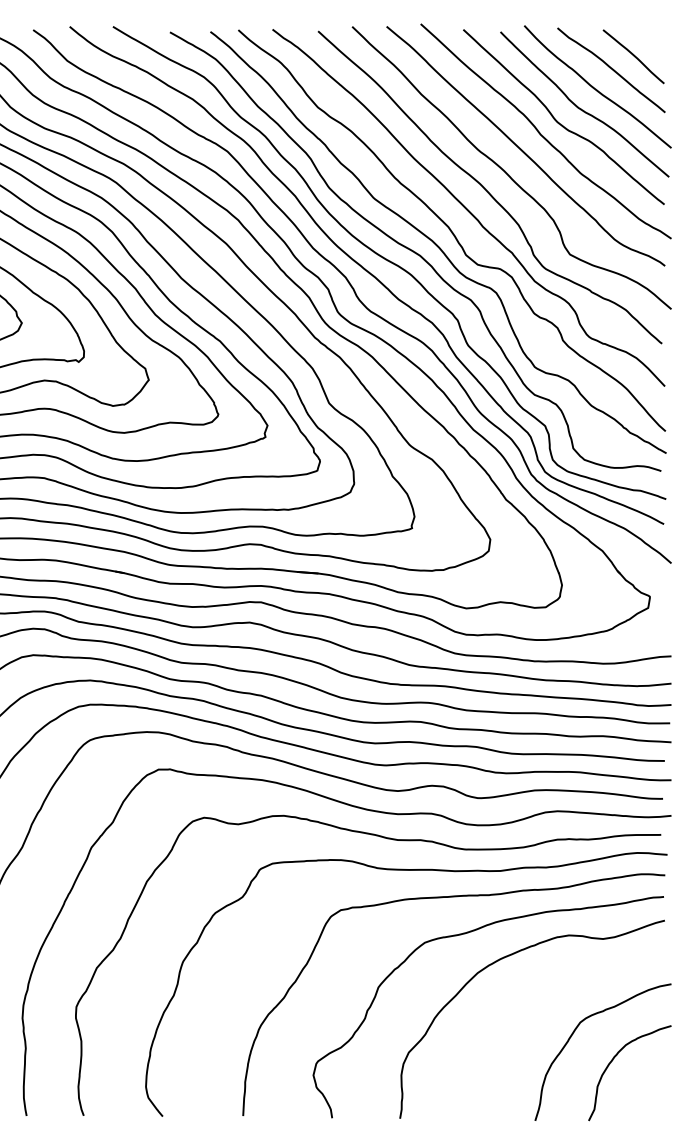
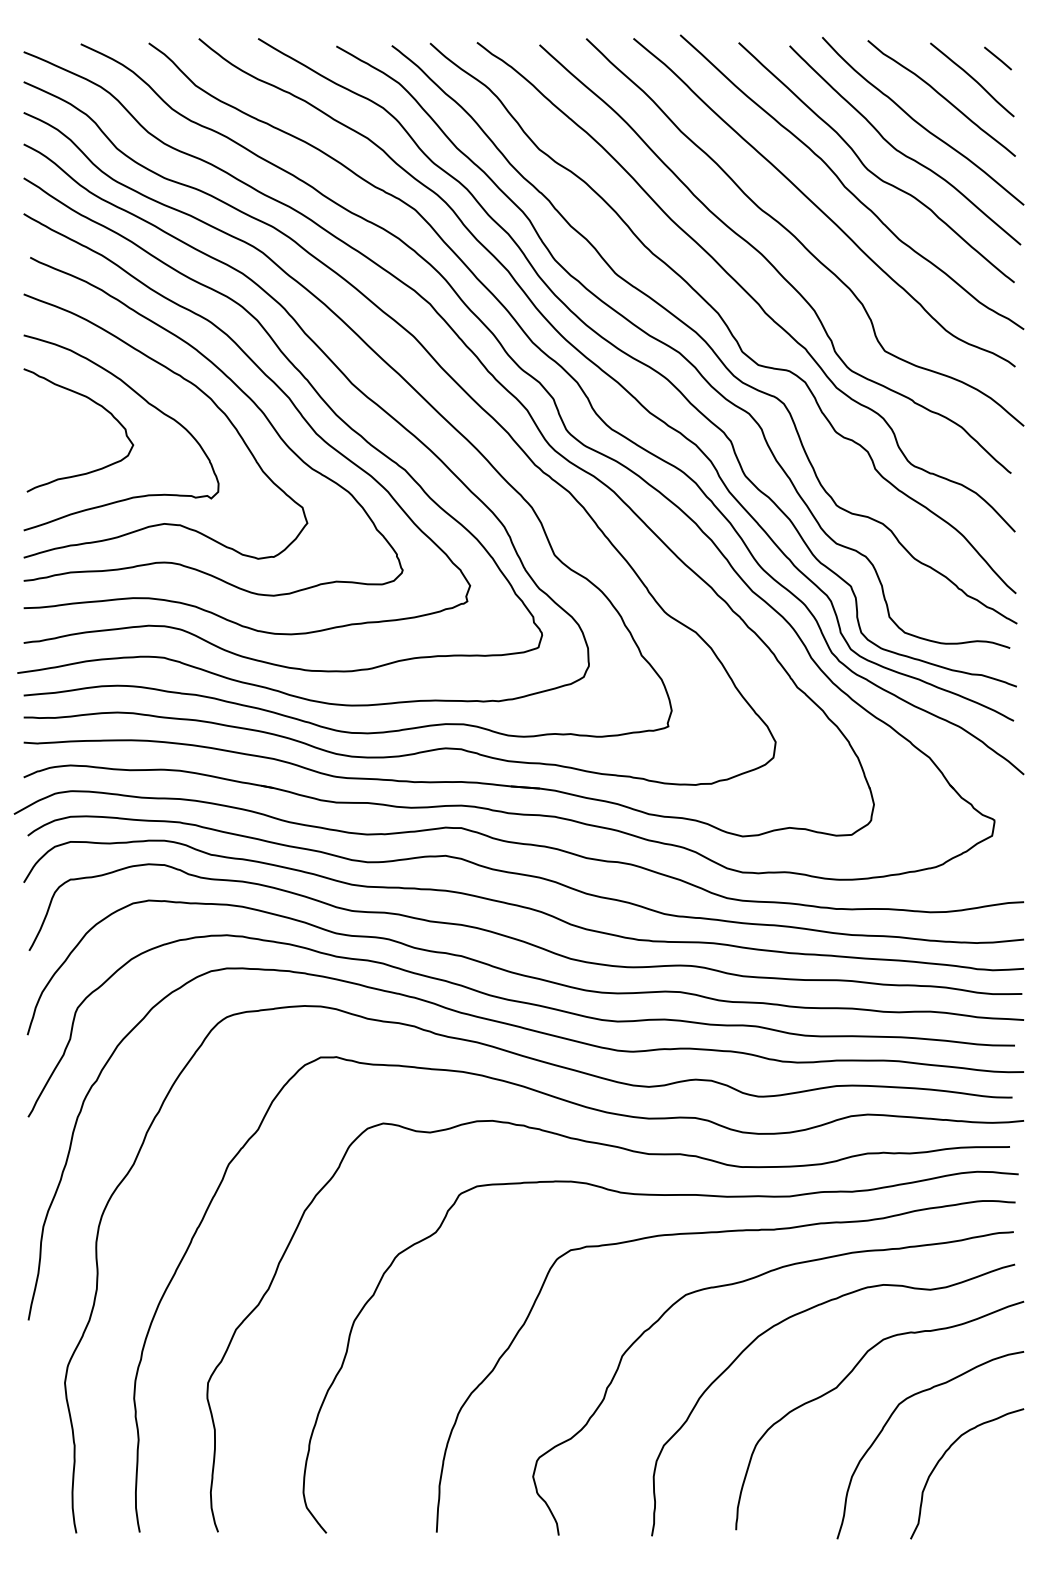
line: (652, 41) -> (997, 58), added
curve: (540, 1005) -> (844, 1380), added

